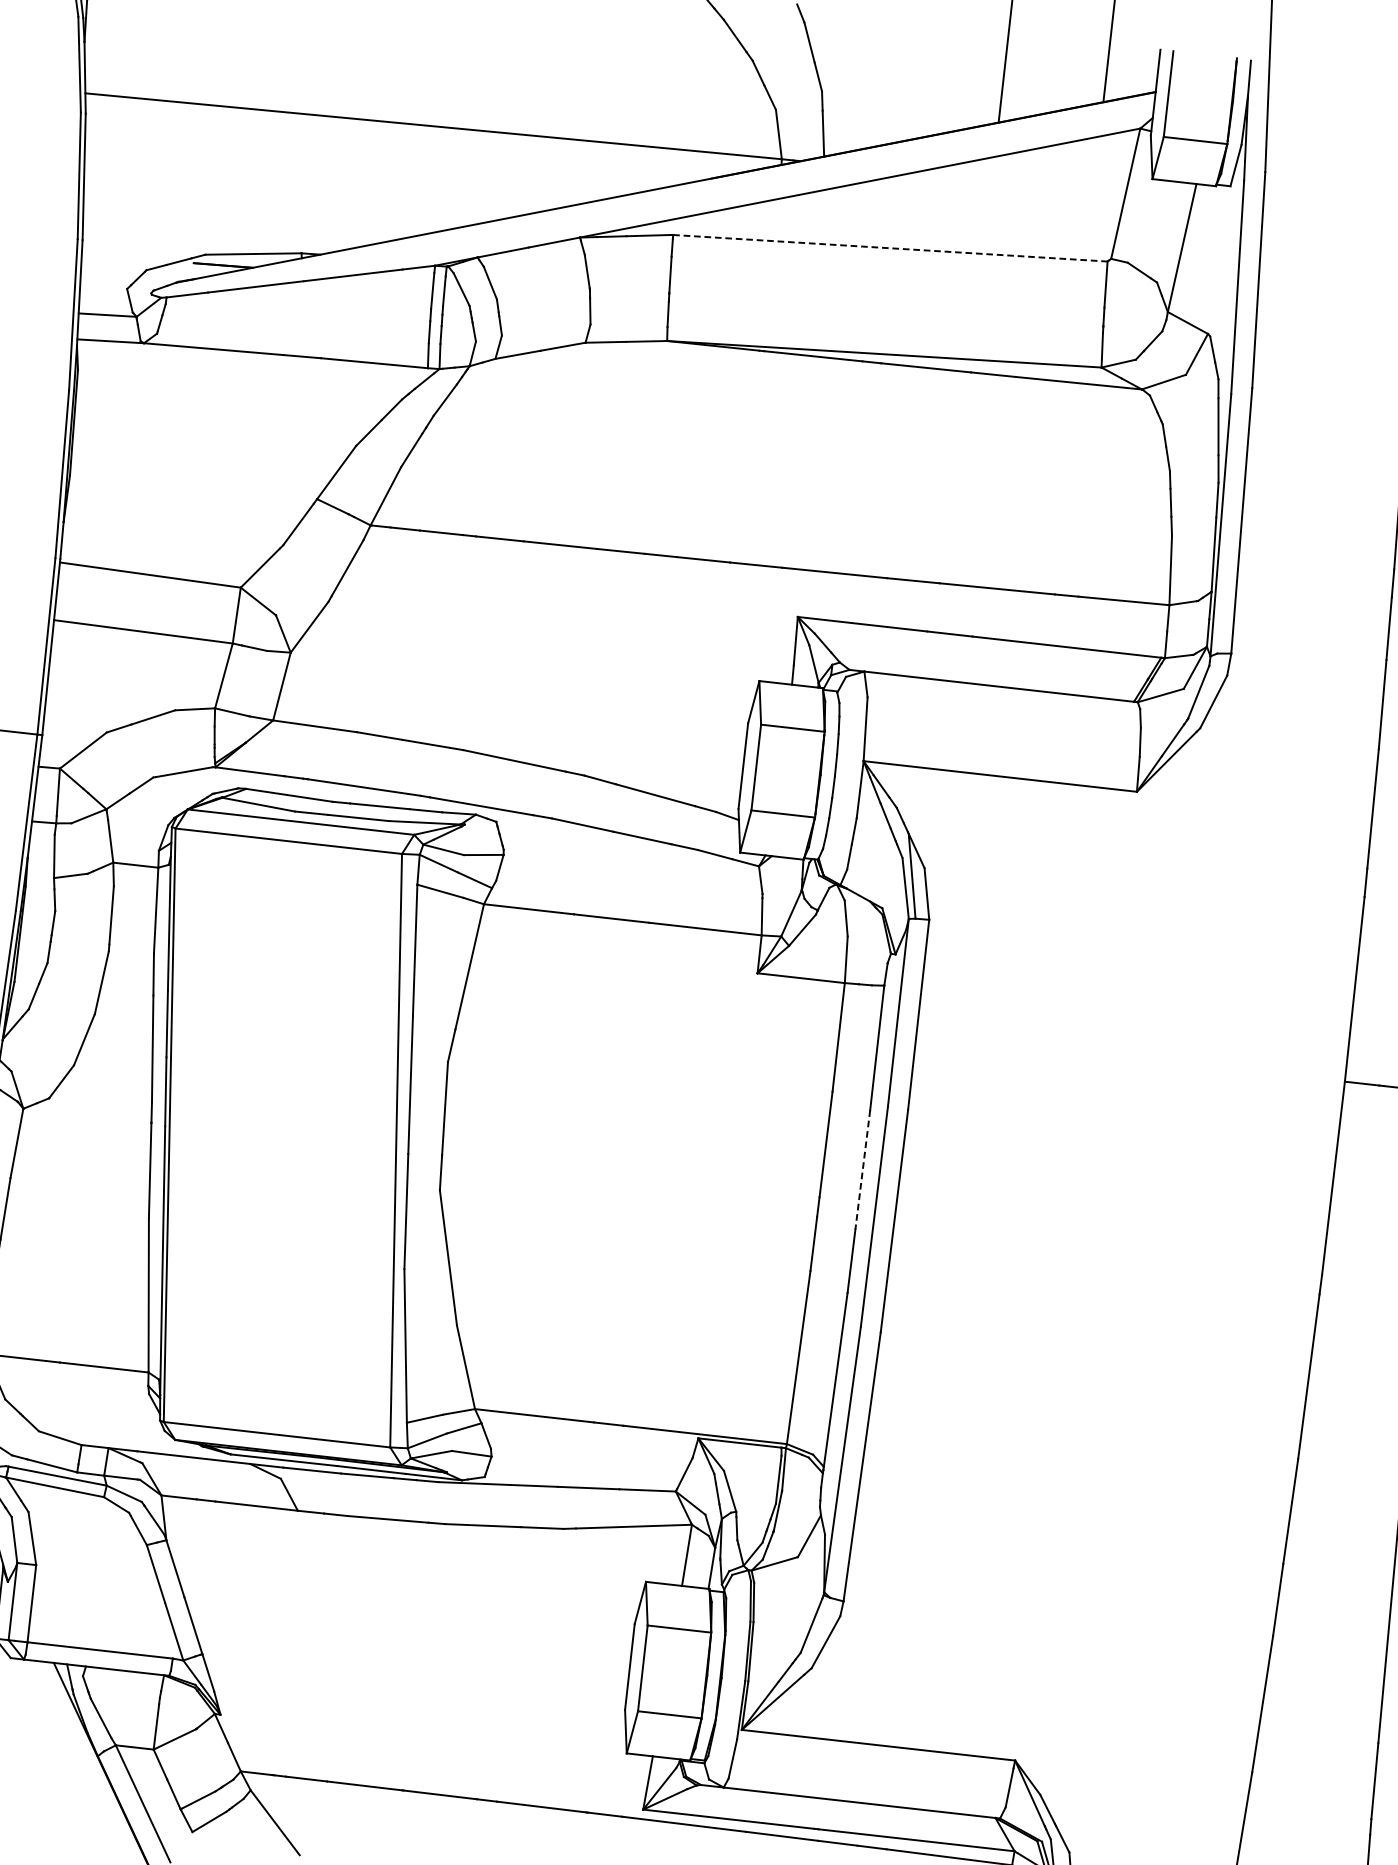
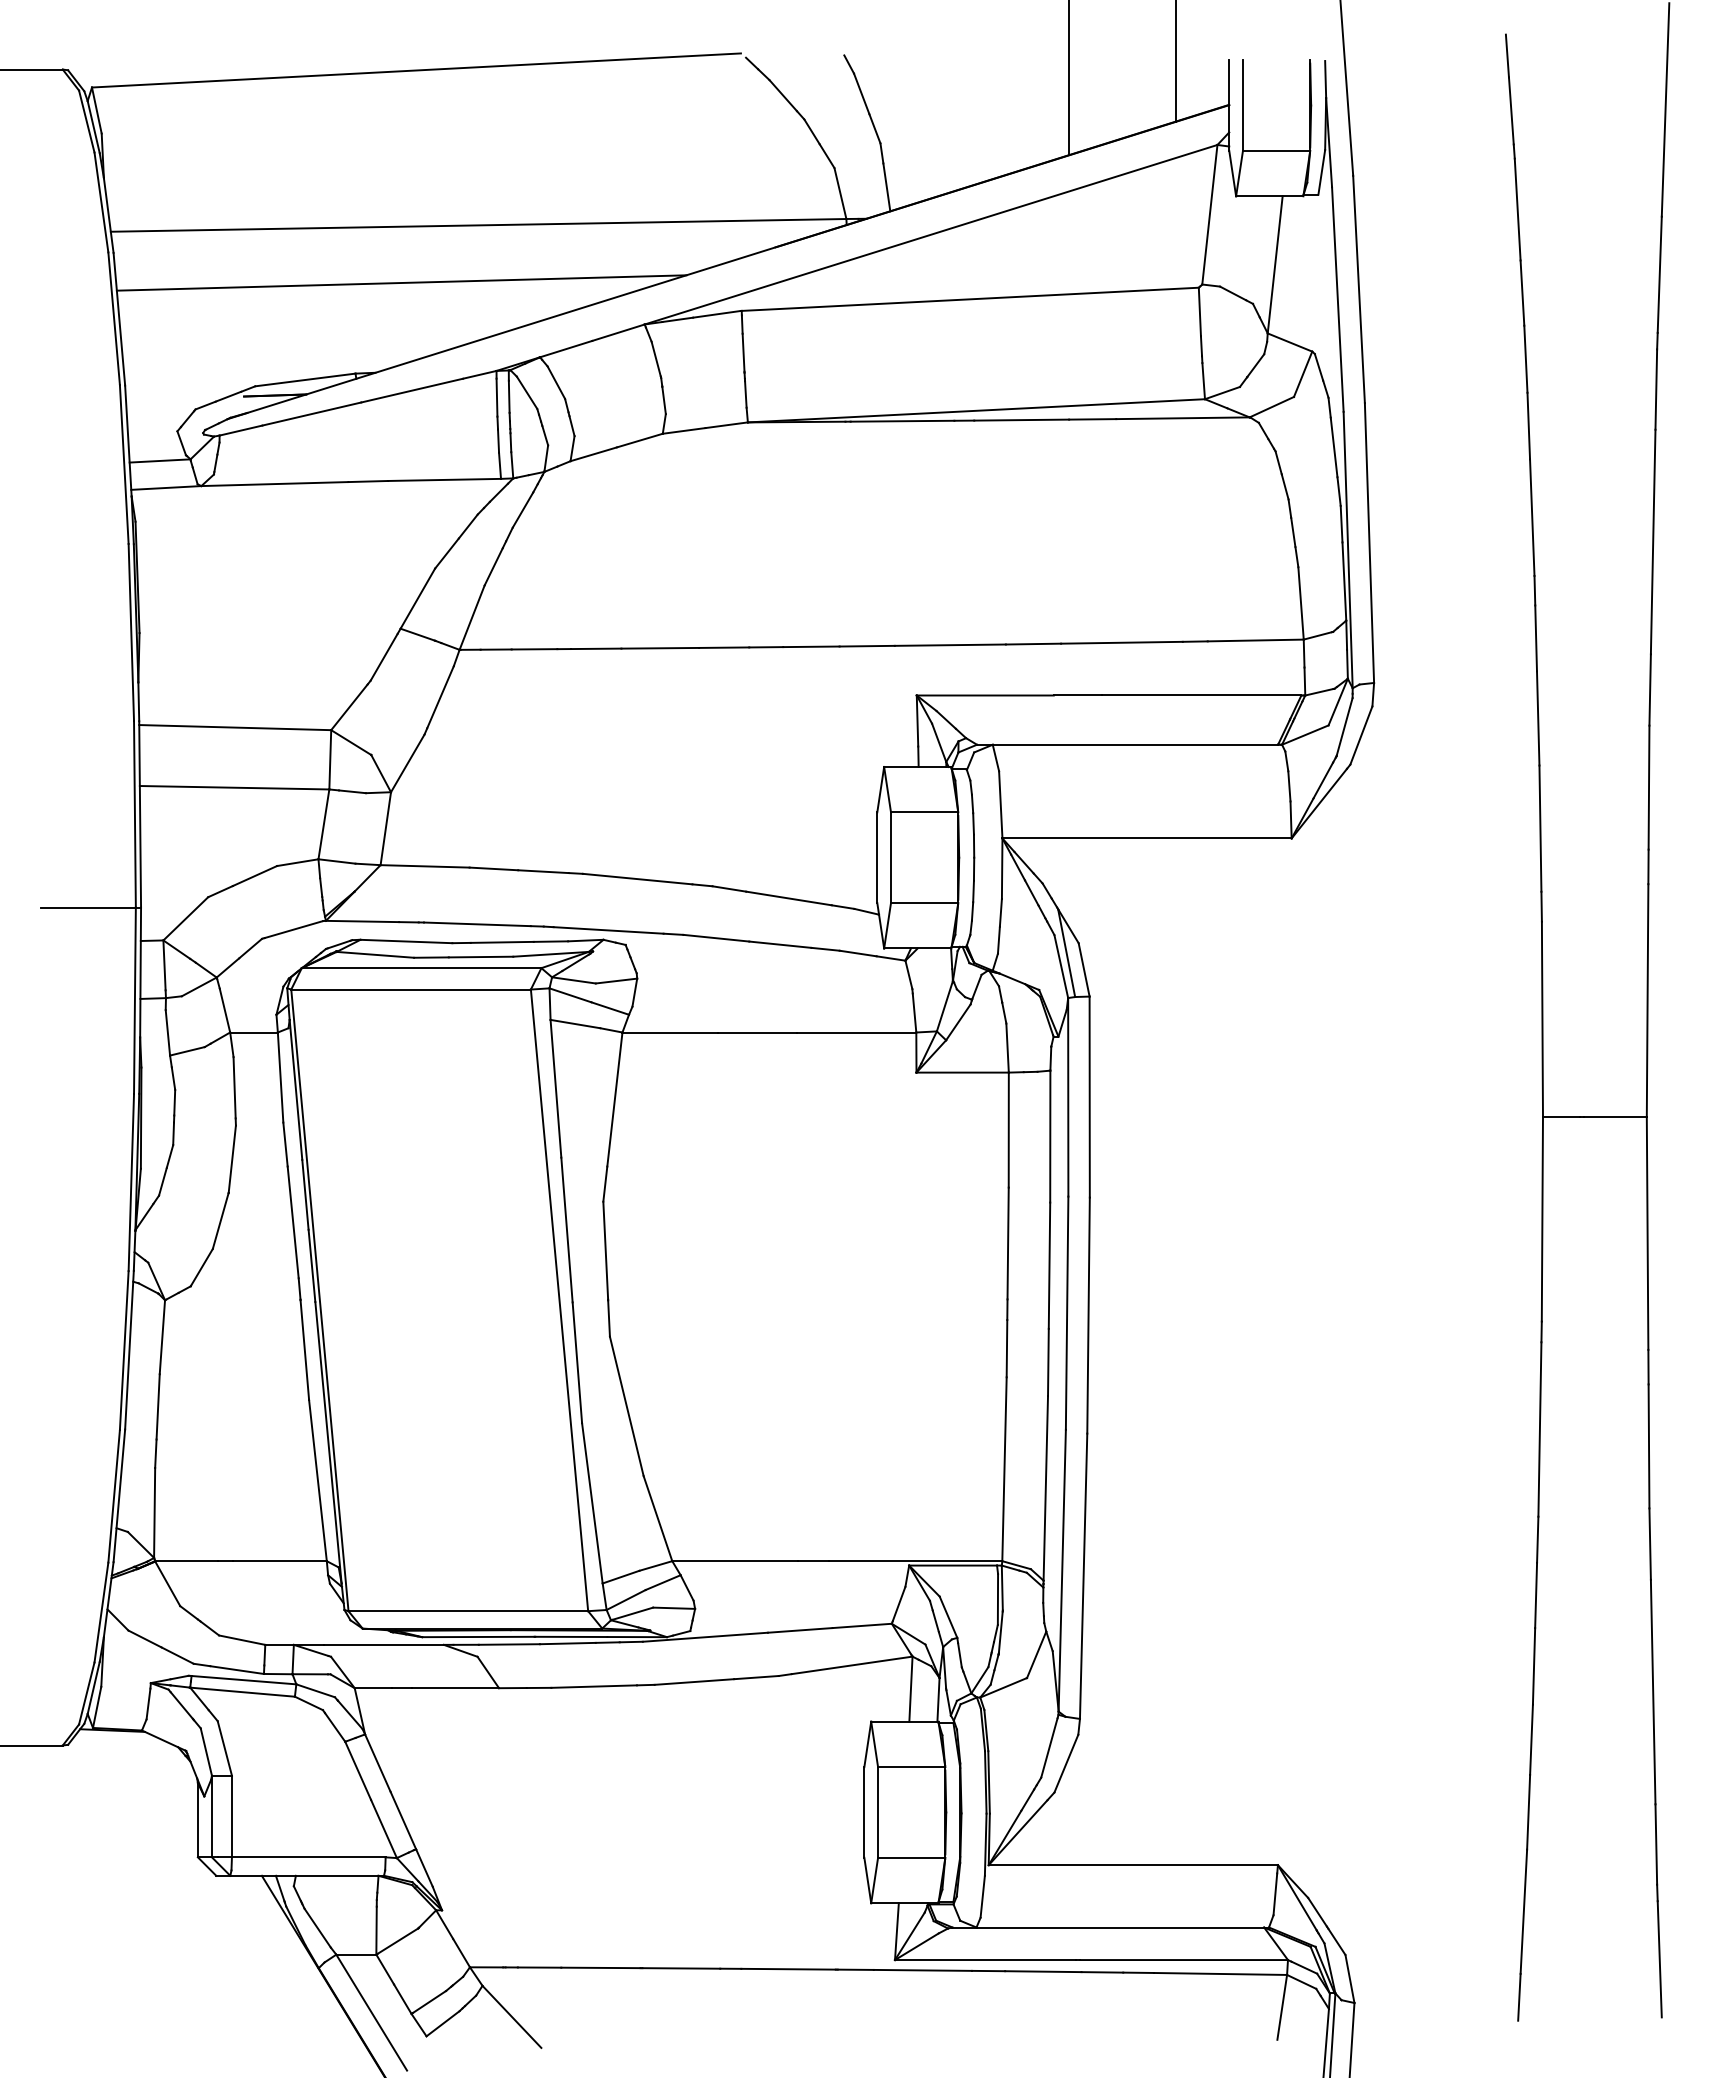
line: (354, 172) -> (401, 282), added
line: (890, 248) -> (970, 299), dashed -> solid
line: (862, 1170) -> (1049, 1266), dashed -> solid

